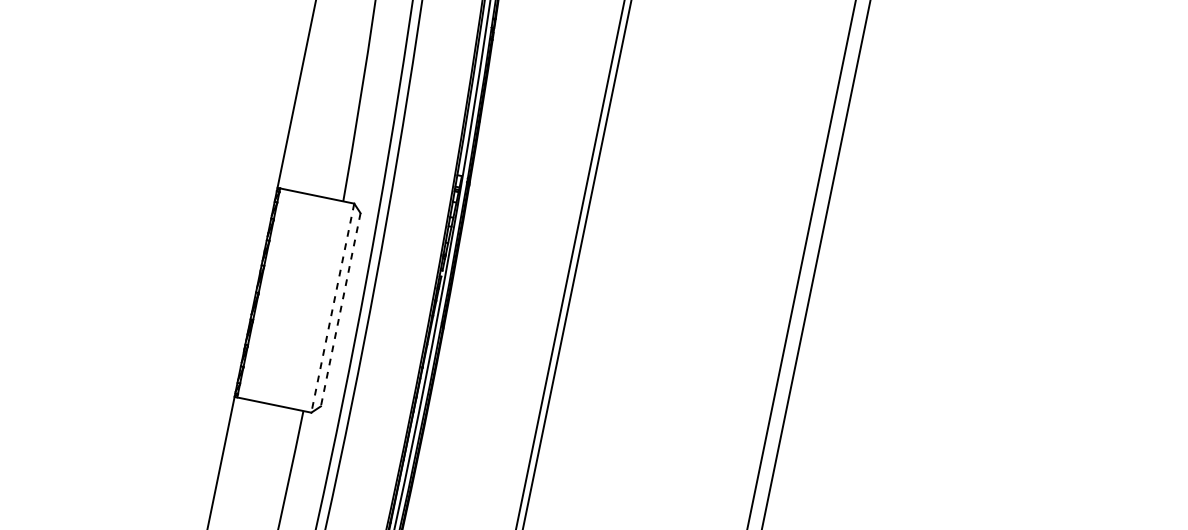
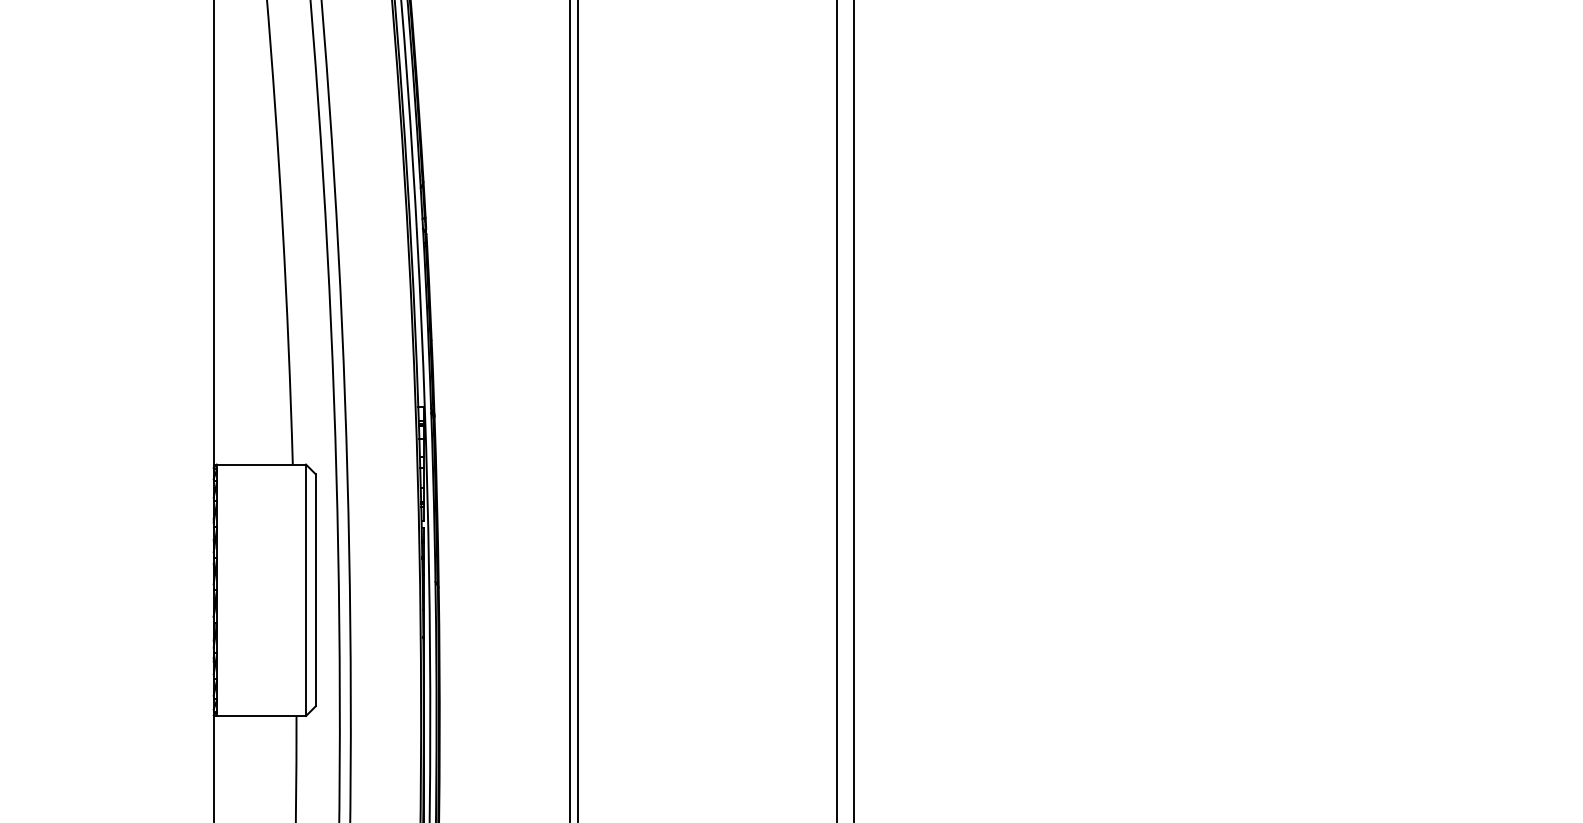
line: (333, 308) -> (306, 590), dashed -> solid
line: (340, 309) -> (315, 590), dashed -> solid

